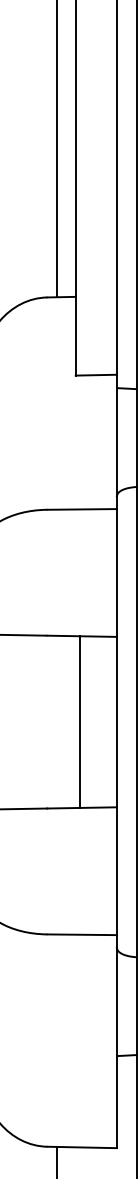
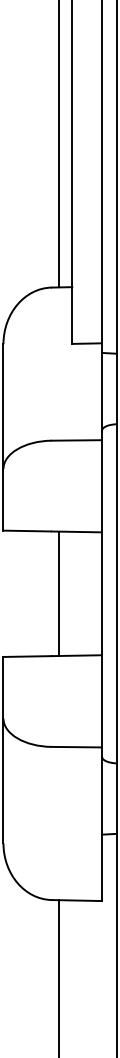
line: (80, 721) -> (58, 593), moved

